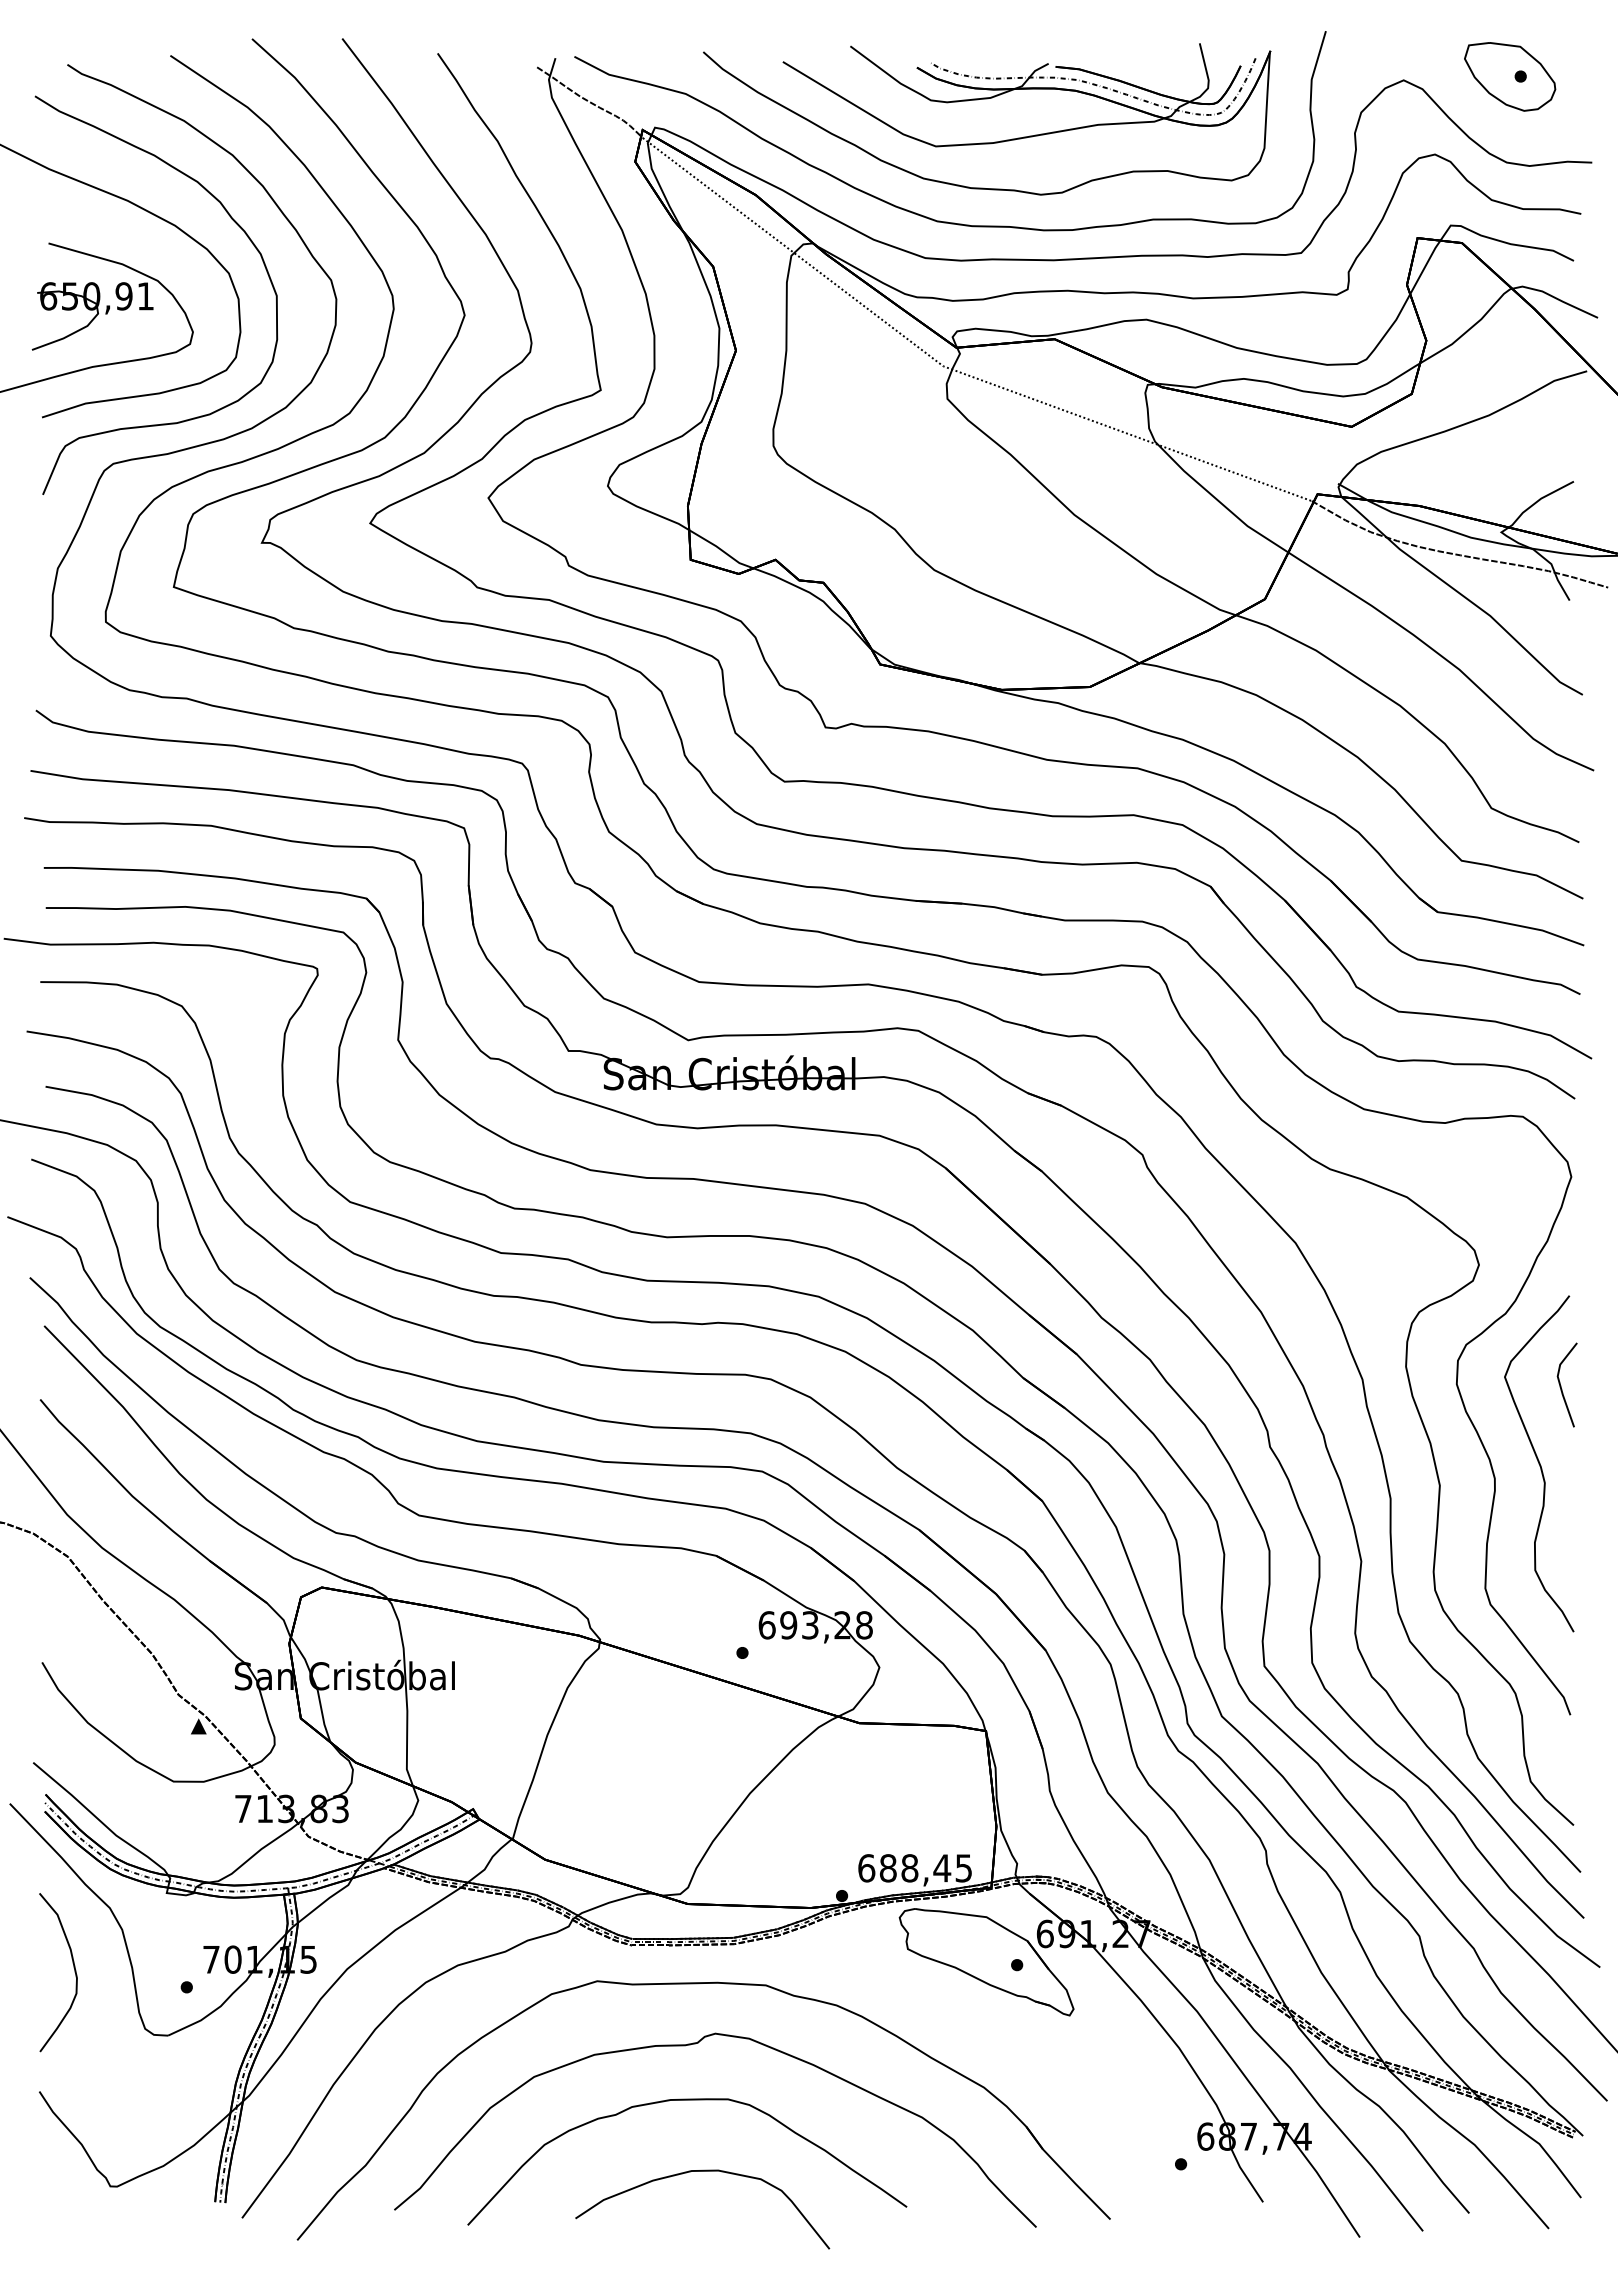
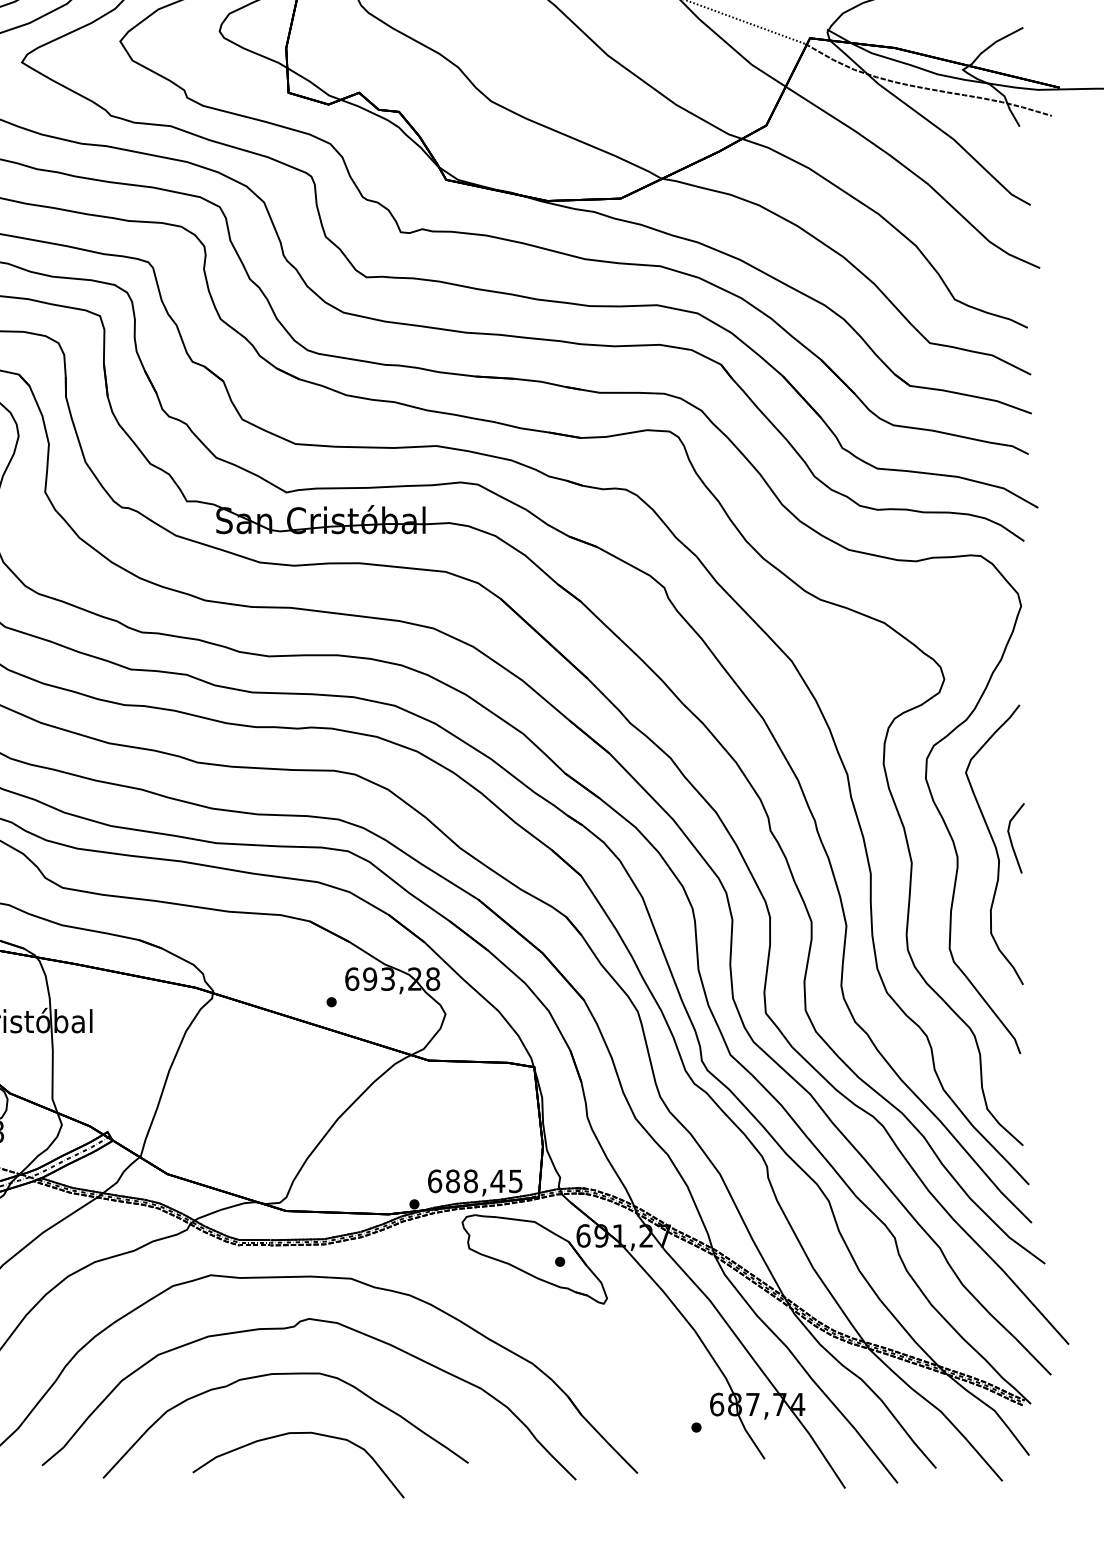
line: (1561, 1385) -> (1011, 838), moved

